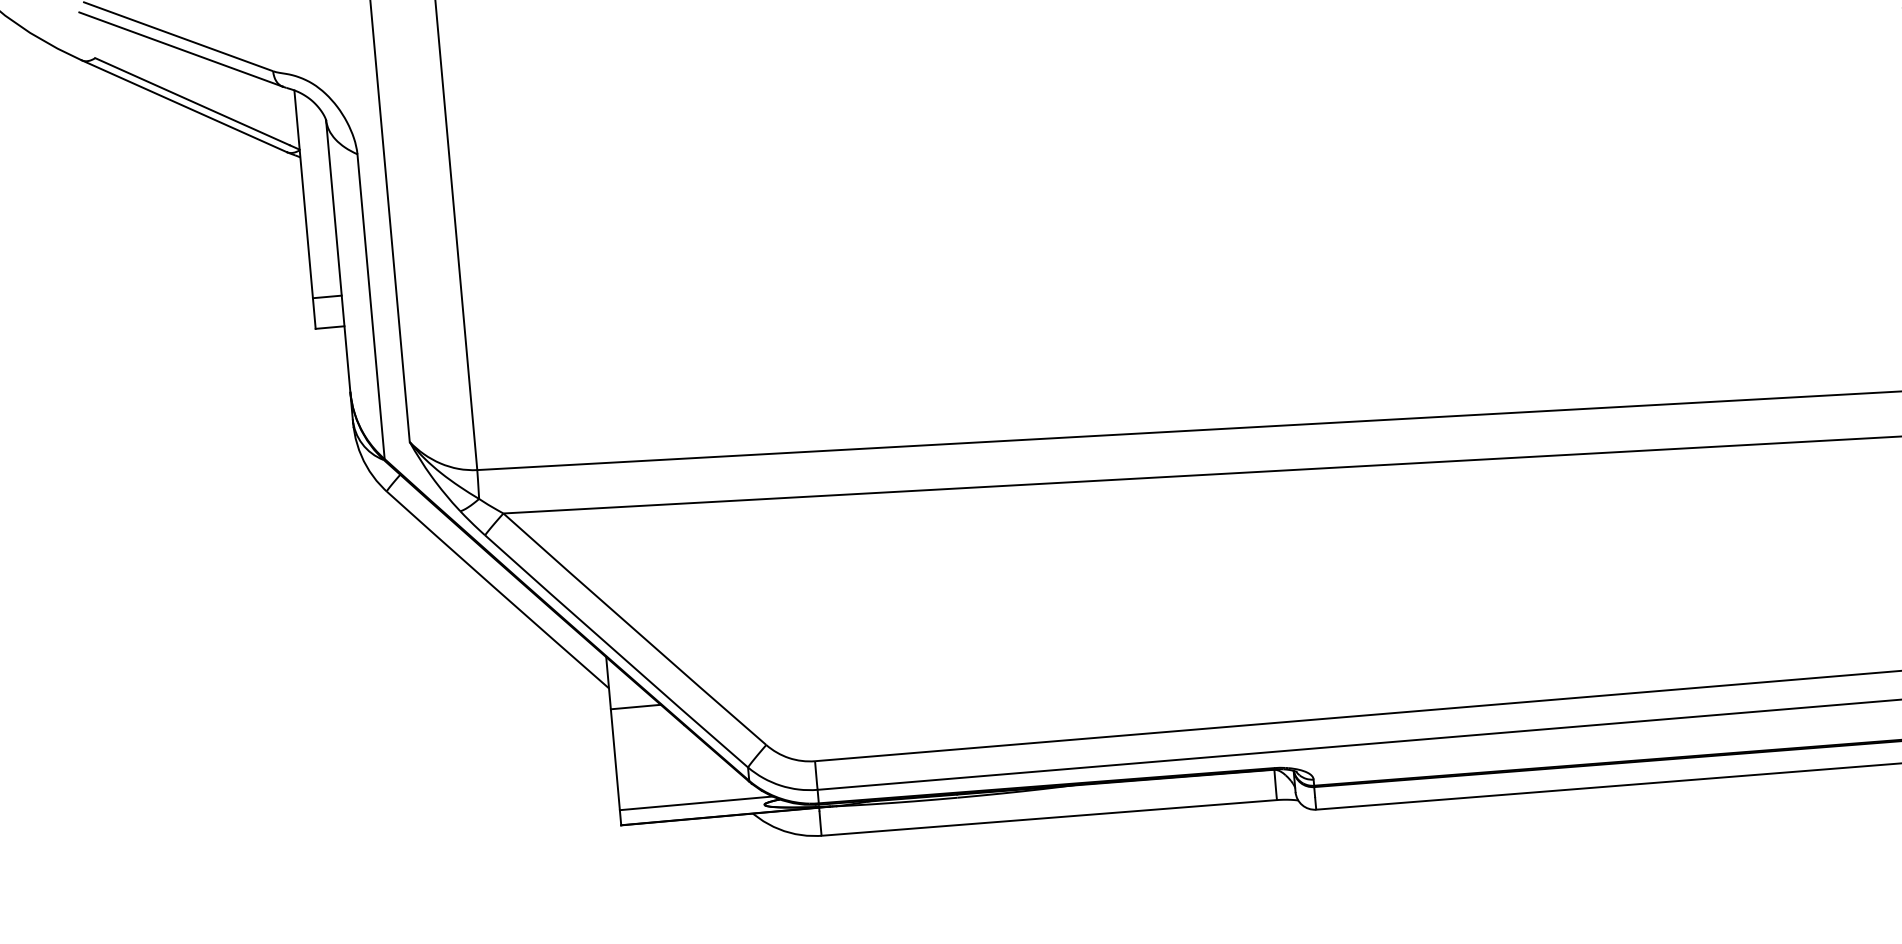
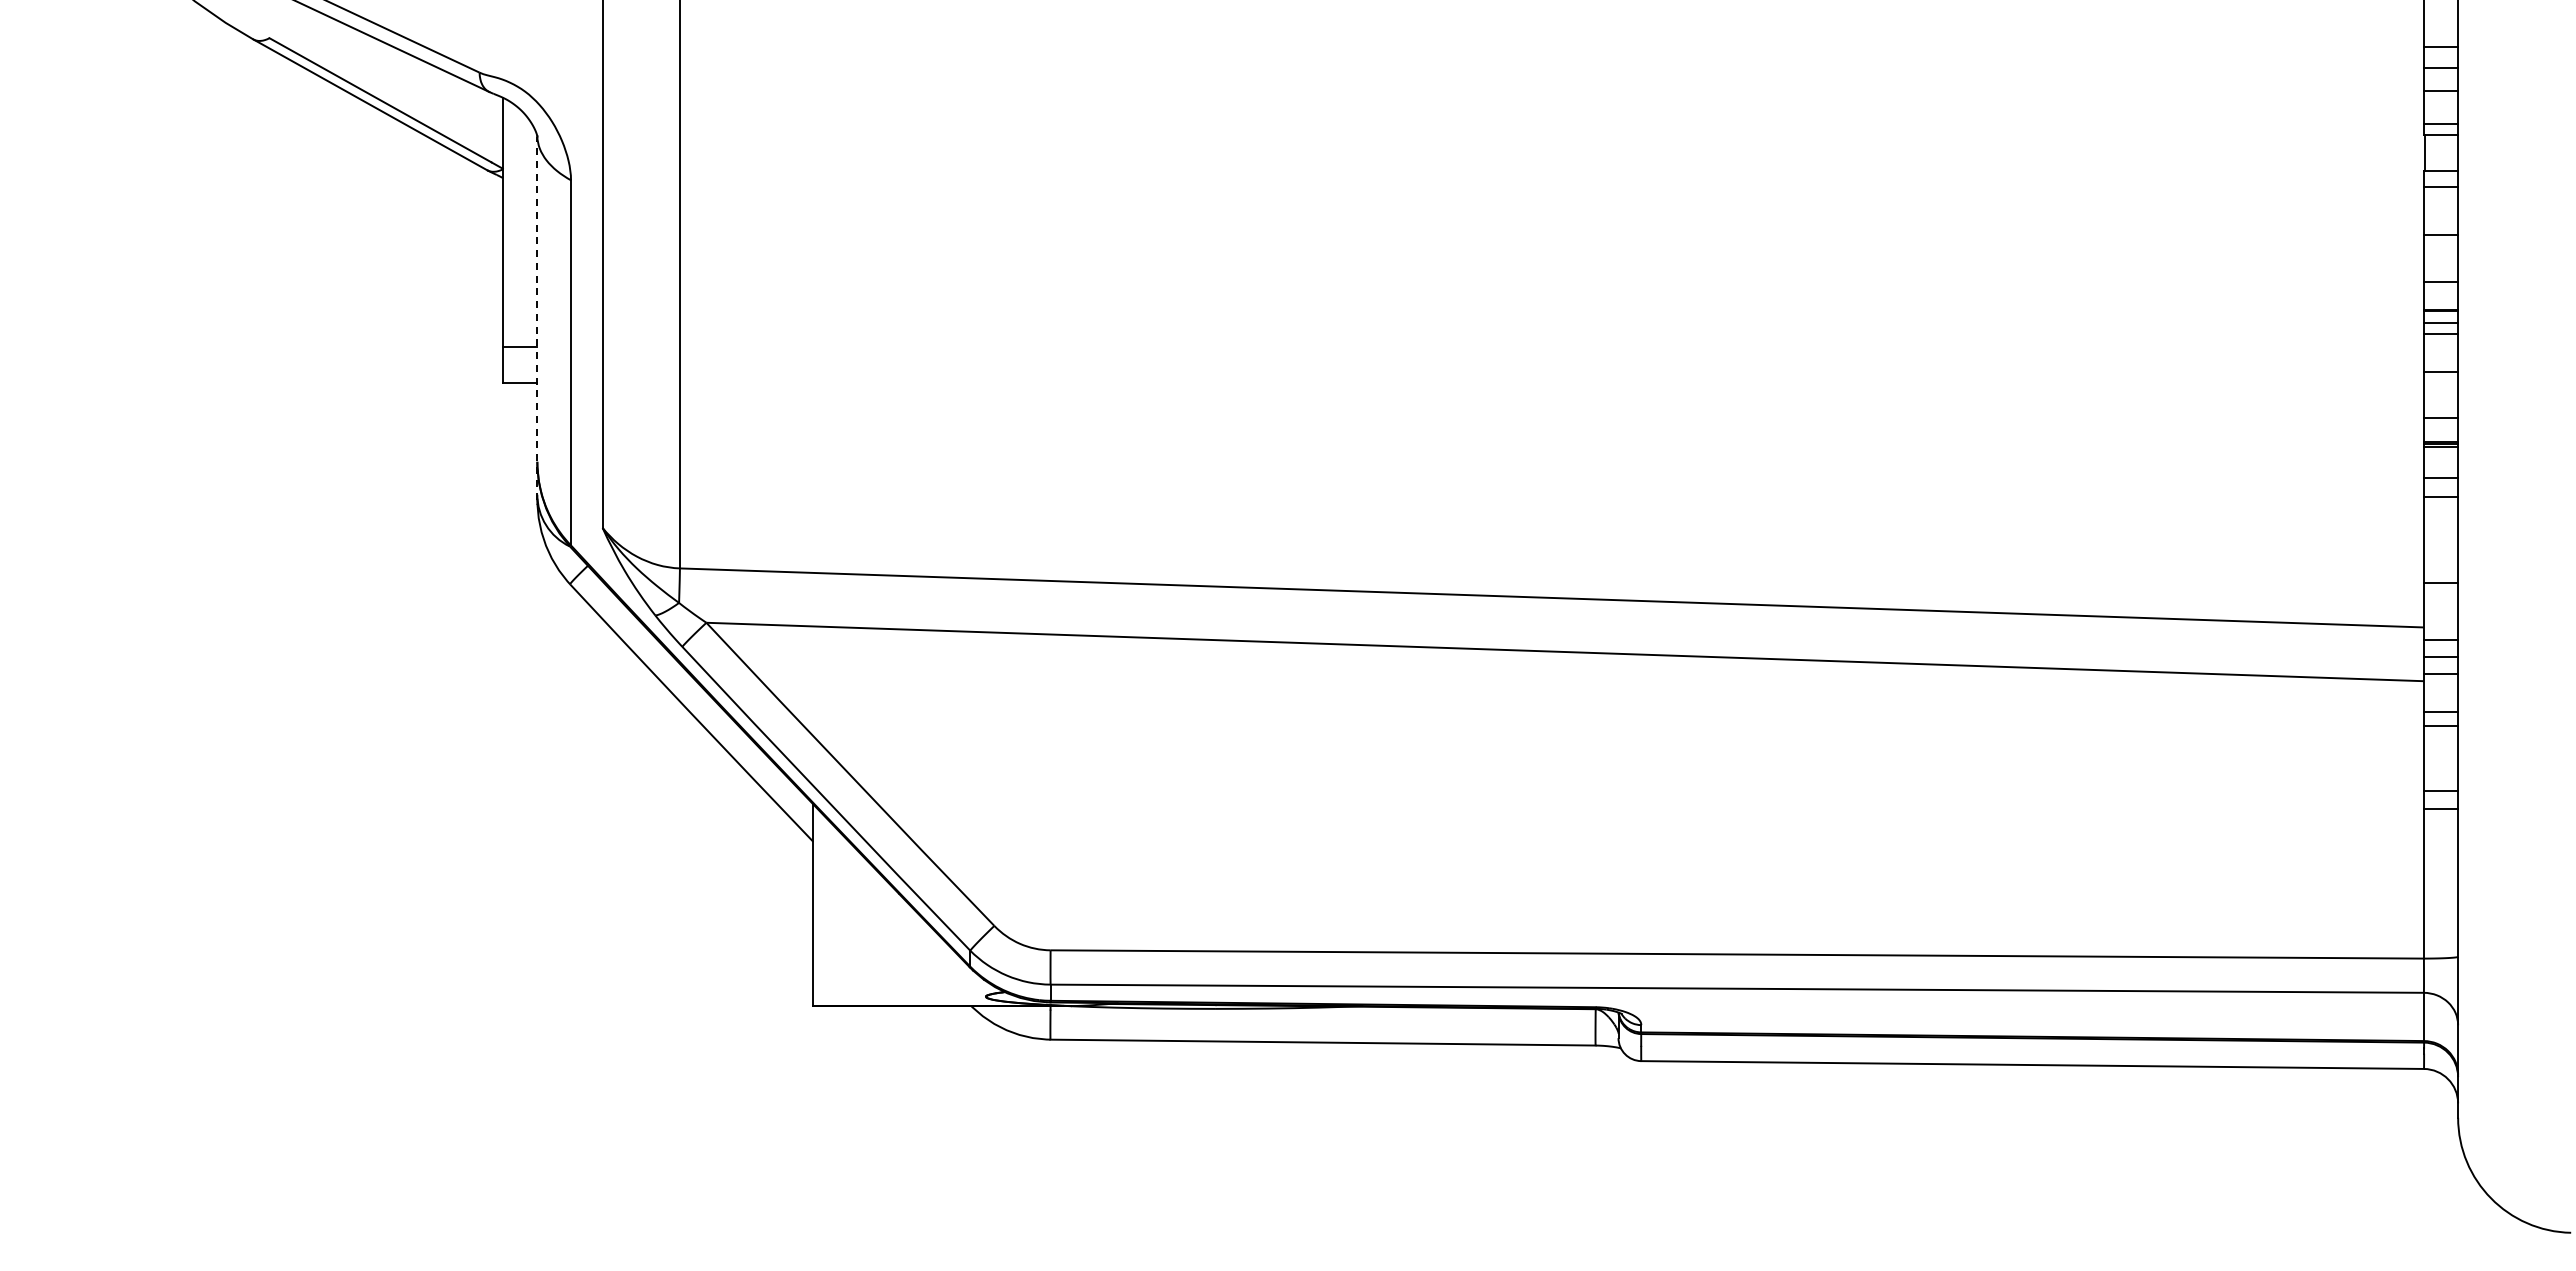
line: (339, 271) -> (537, 317), solid -> dashed
line: (635, 706) -> (843, 866), removed
line: (695, 803) -> (904, 987), removed

